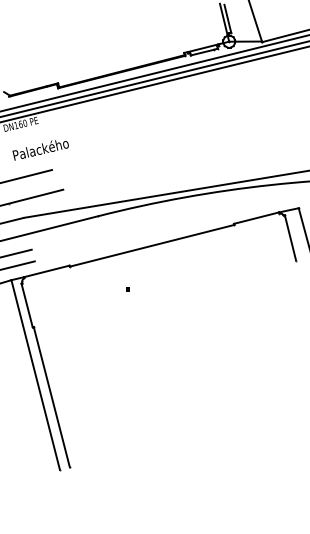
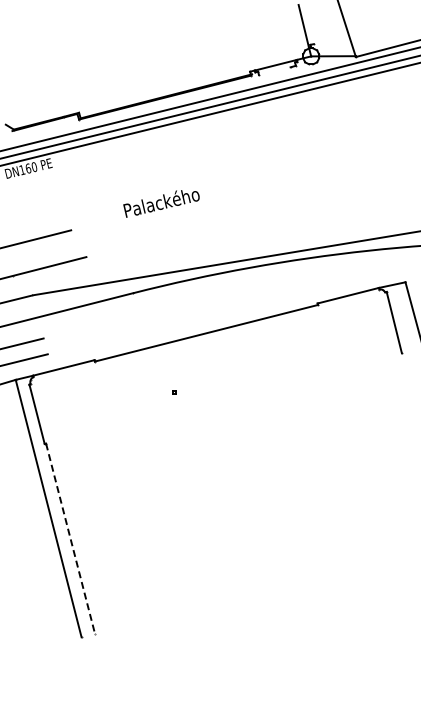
line: (227, 18) -> (308, 25), removed
line: (202, 52) -> (274, 71), removed
text: (40, 150) -> (161, 203), moved
line: (51, 397) -> (70, 539), solid -> dashed

